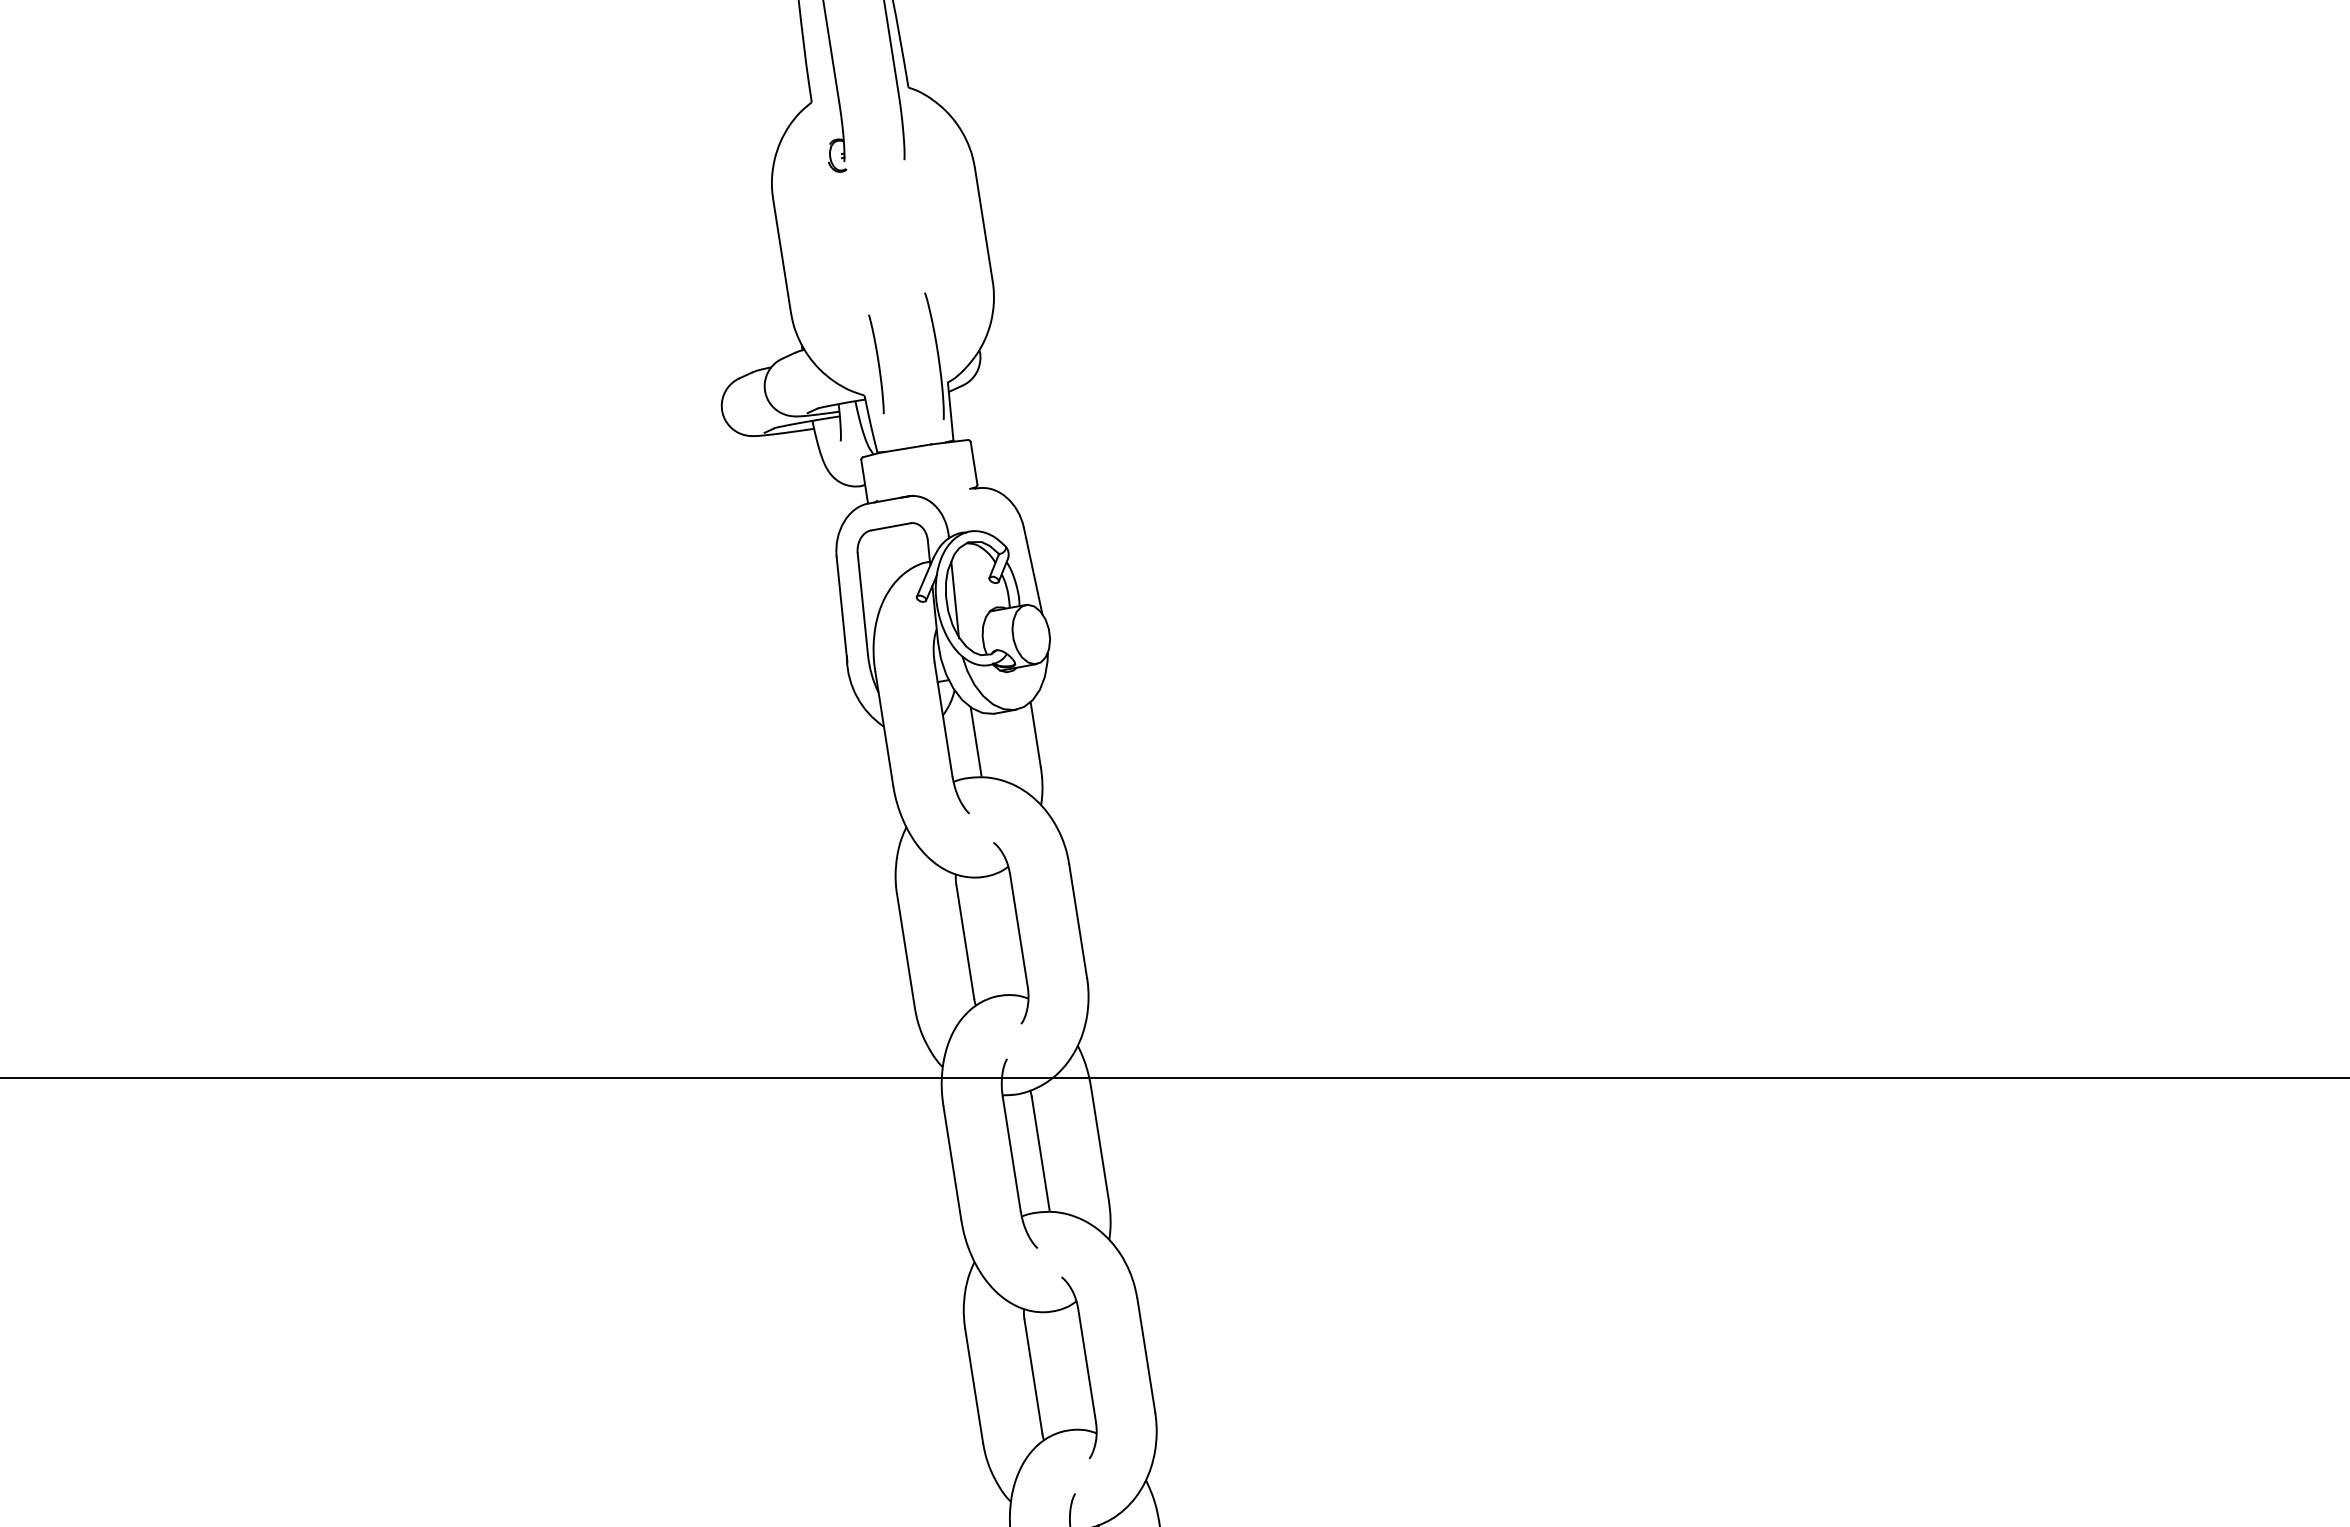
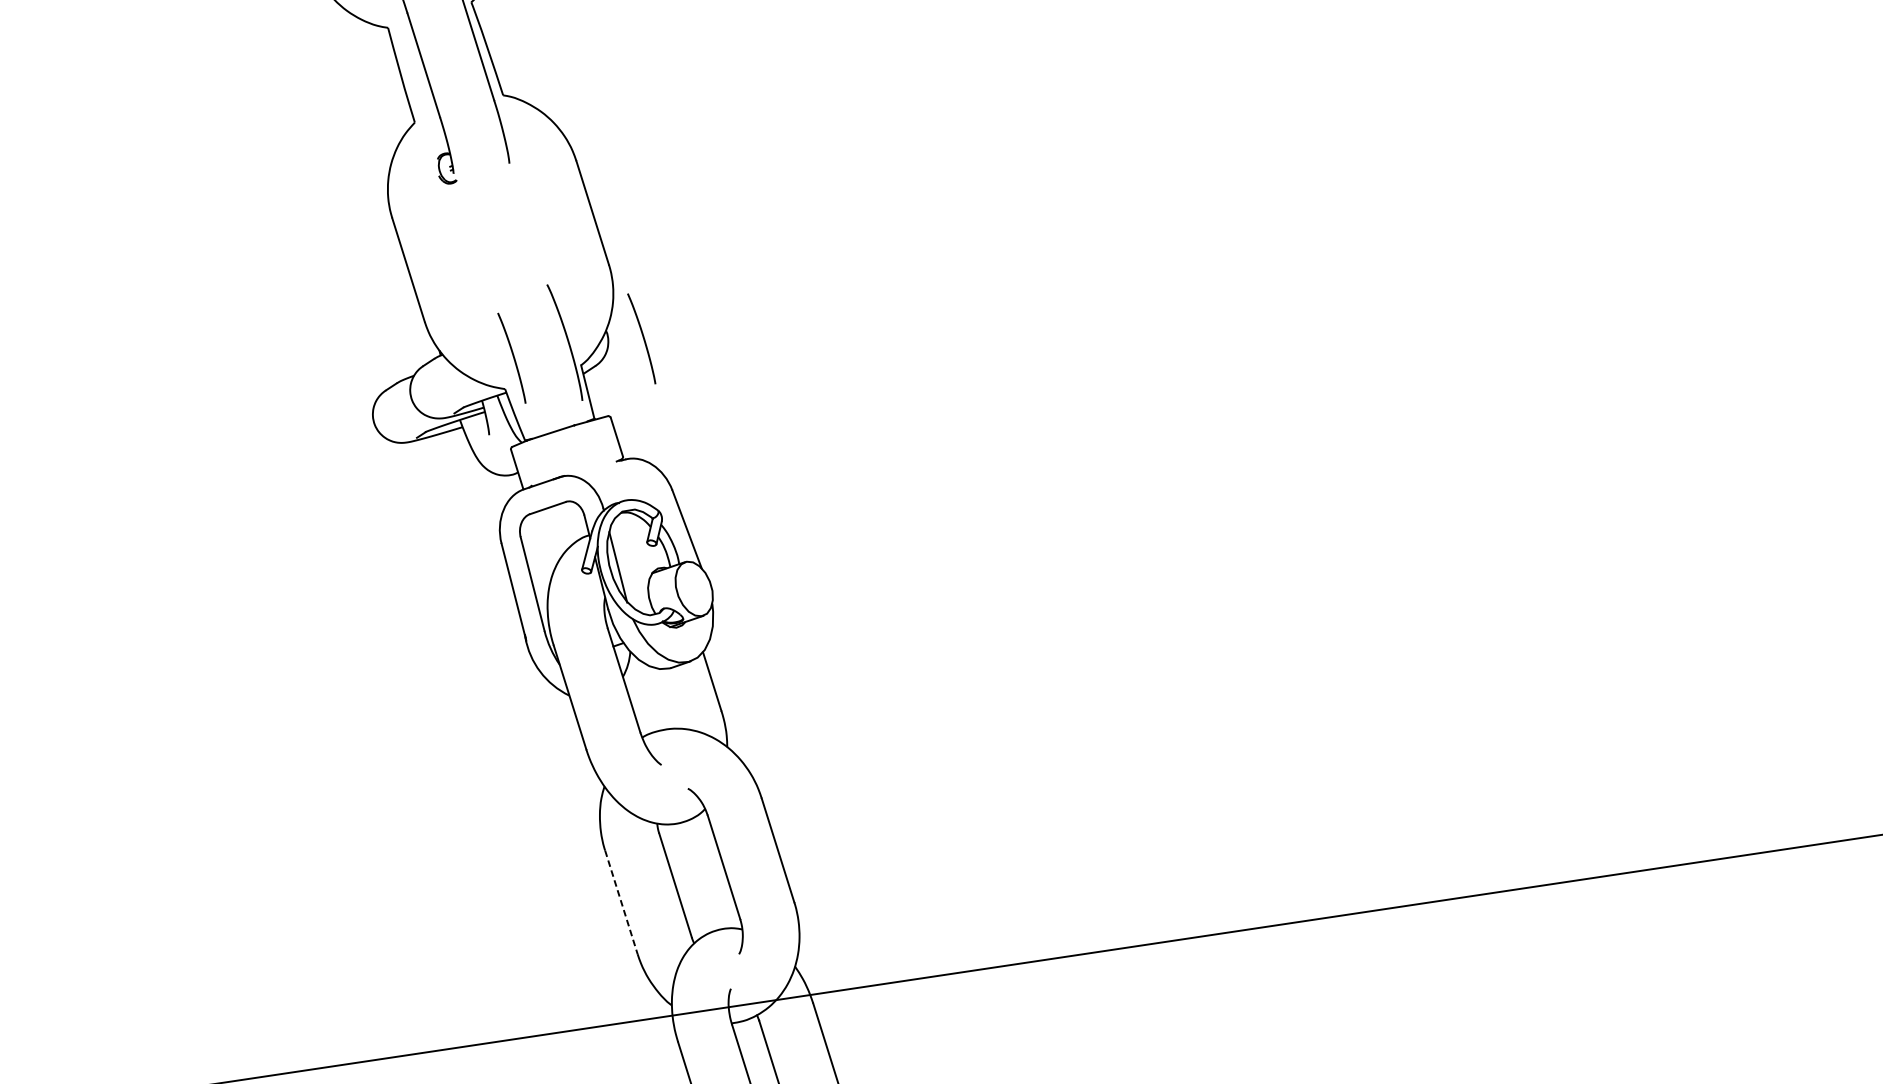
curve: (1016, 363) -> (642, 337), added
line: (975, 741) -> (657, 696), removed
line: (906, 951) -> (621, 902), solid -> dashed

